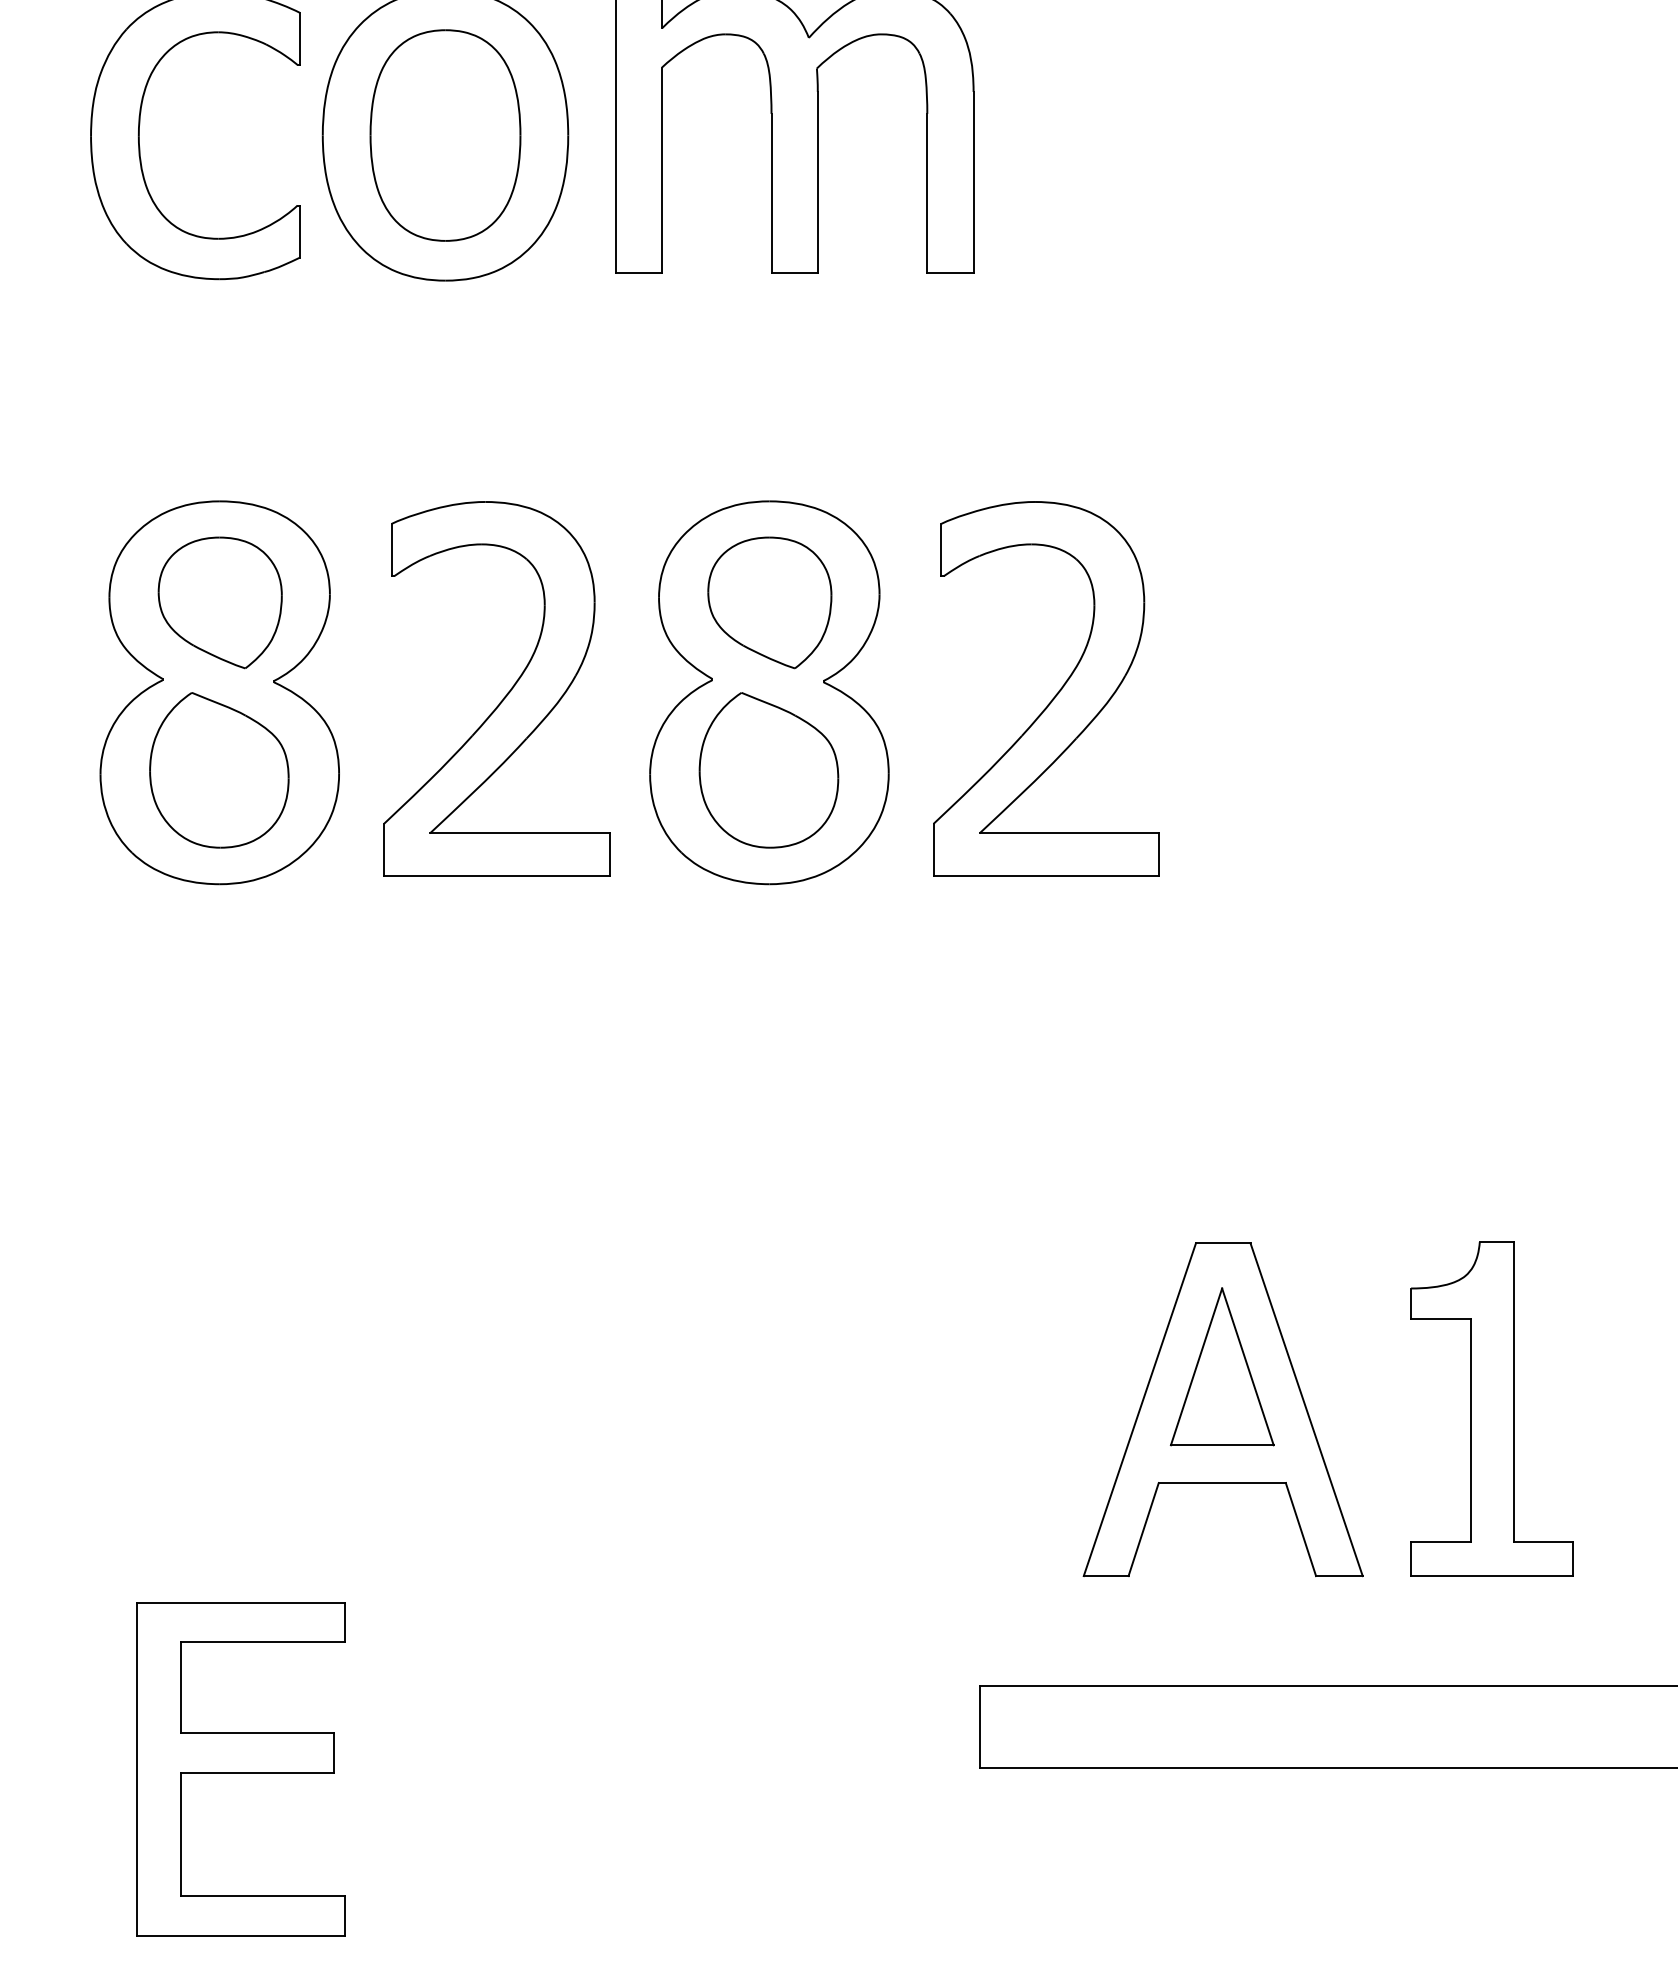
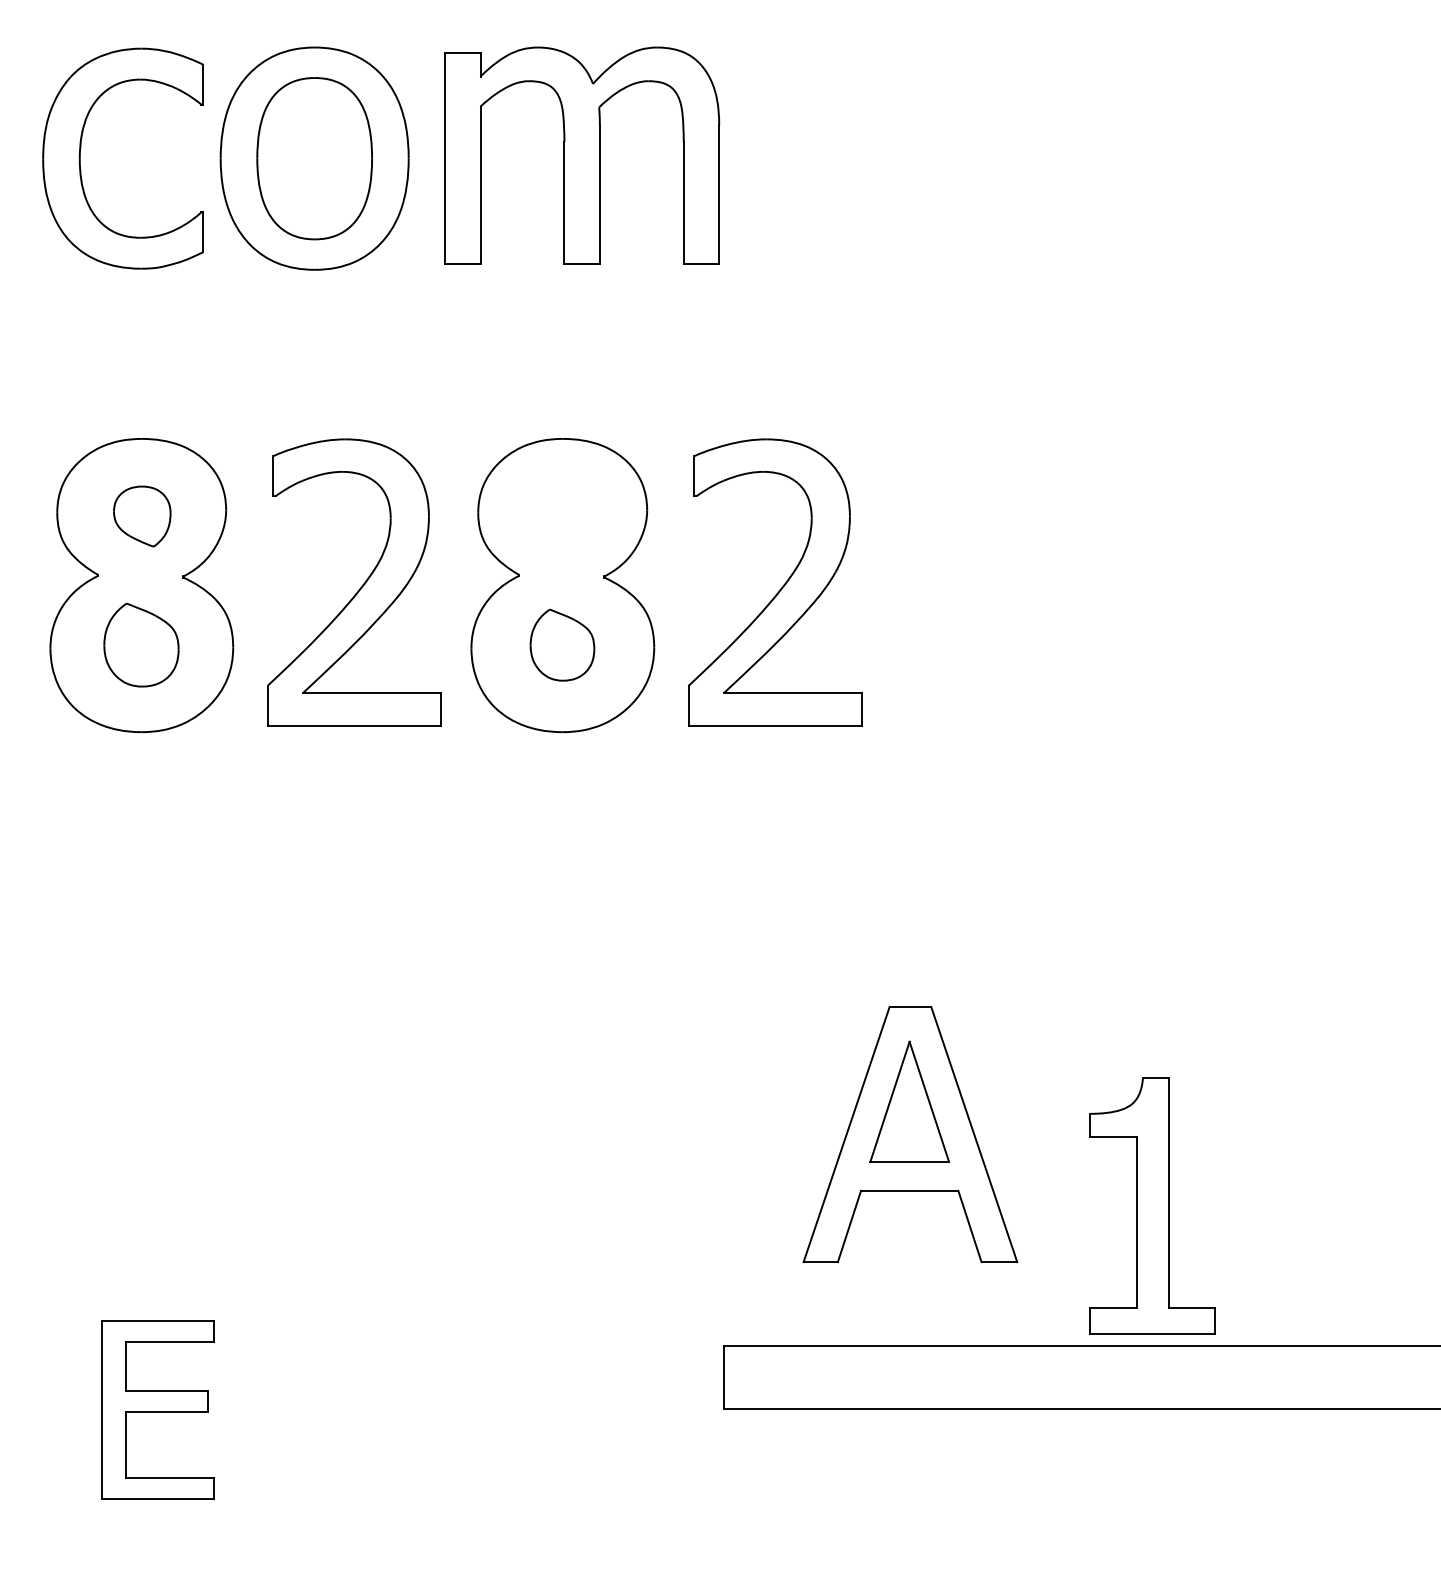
part: (220, 602) -> (142, 516), size x0.6
part: (770, 602) -> (563, 516), removed
part: (219, 771) -> (141, 645), size x0.7
part: (769, 771) -> (562, 645), size x0.6
part: (1492, 1408) -> (1152, 1205), moved
part: (240, 1768) -> (157, 1409), size x0.7

